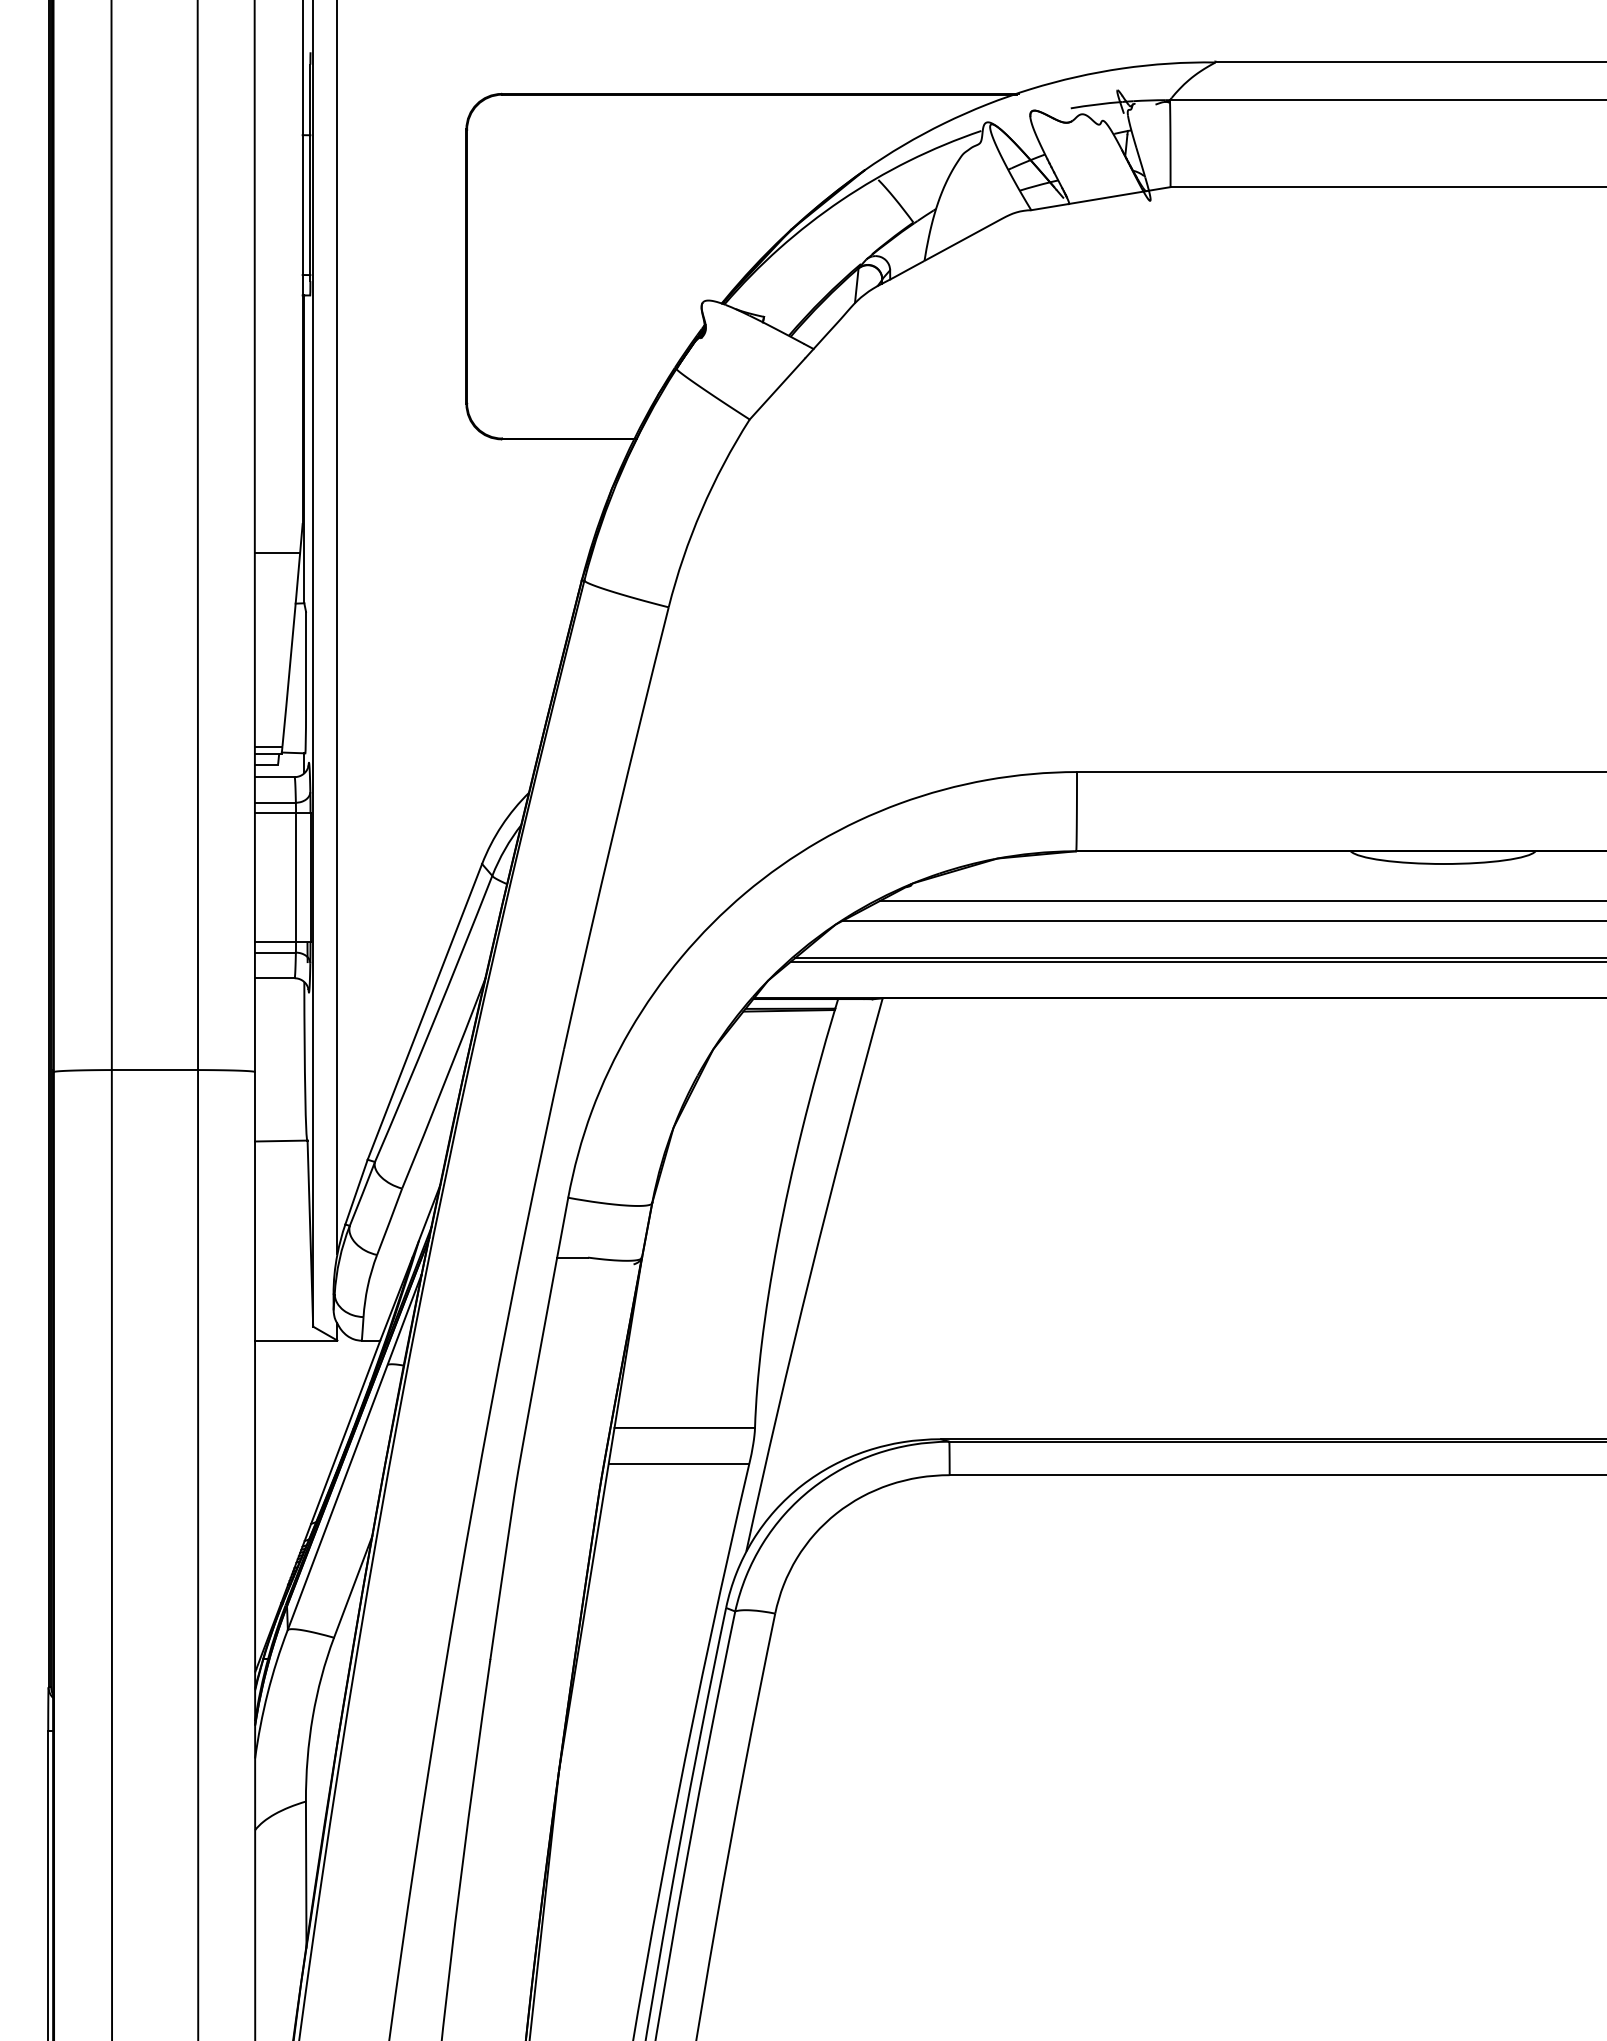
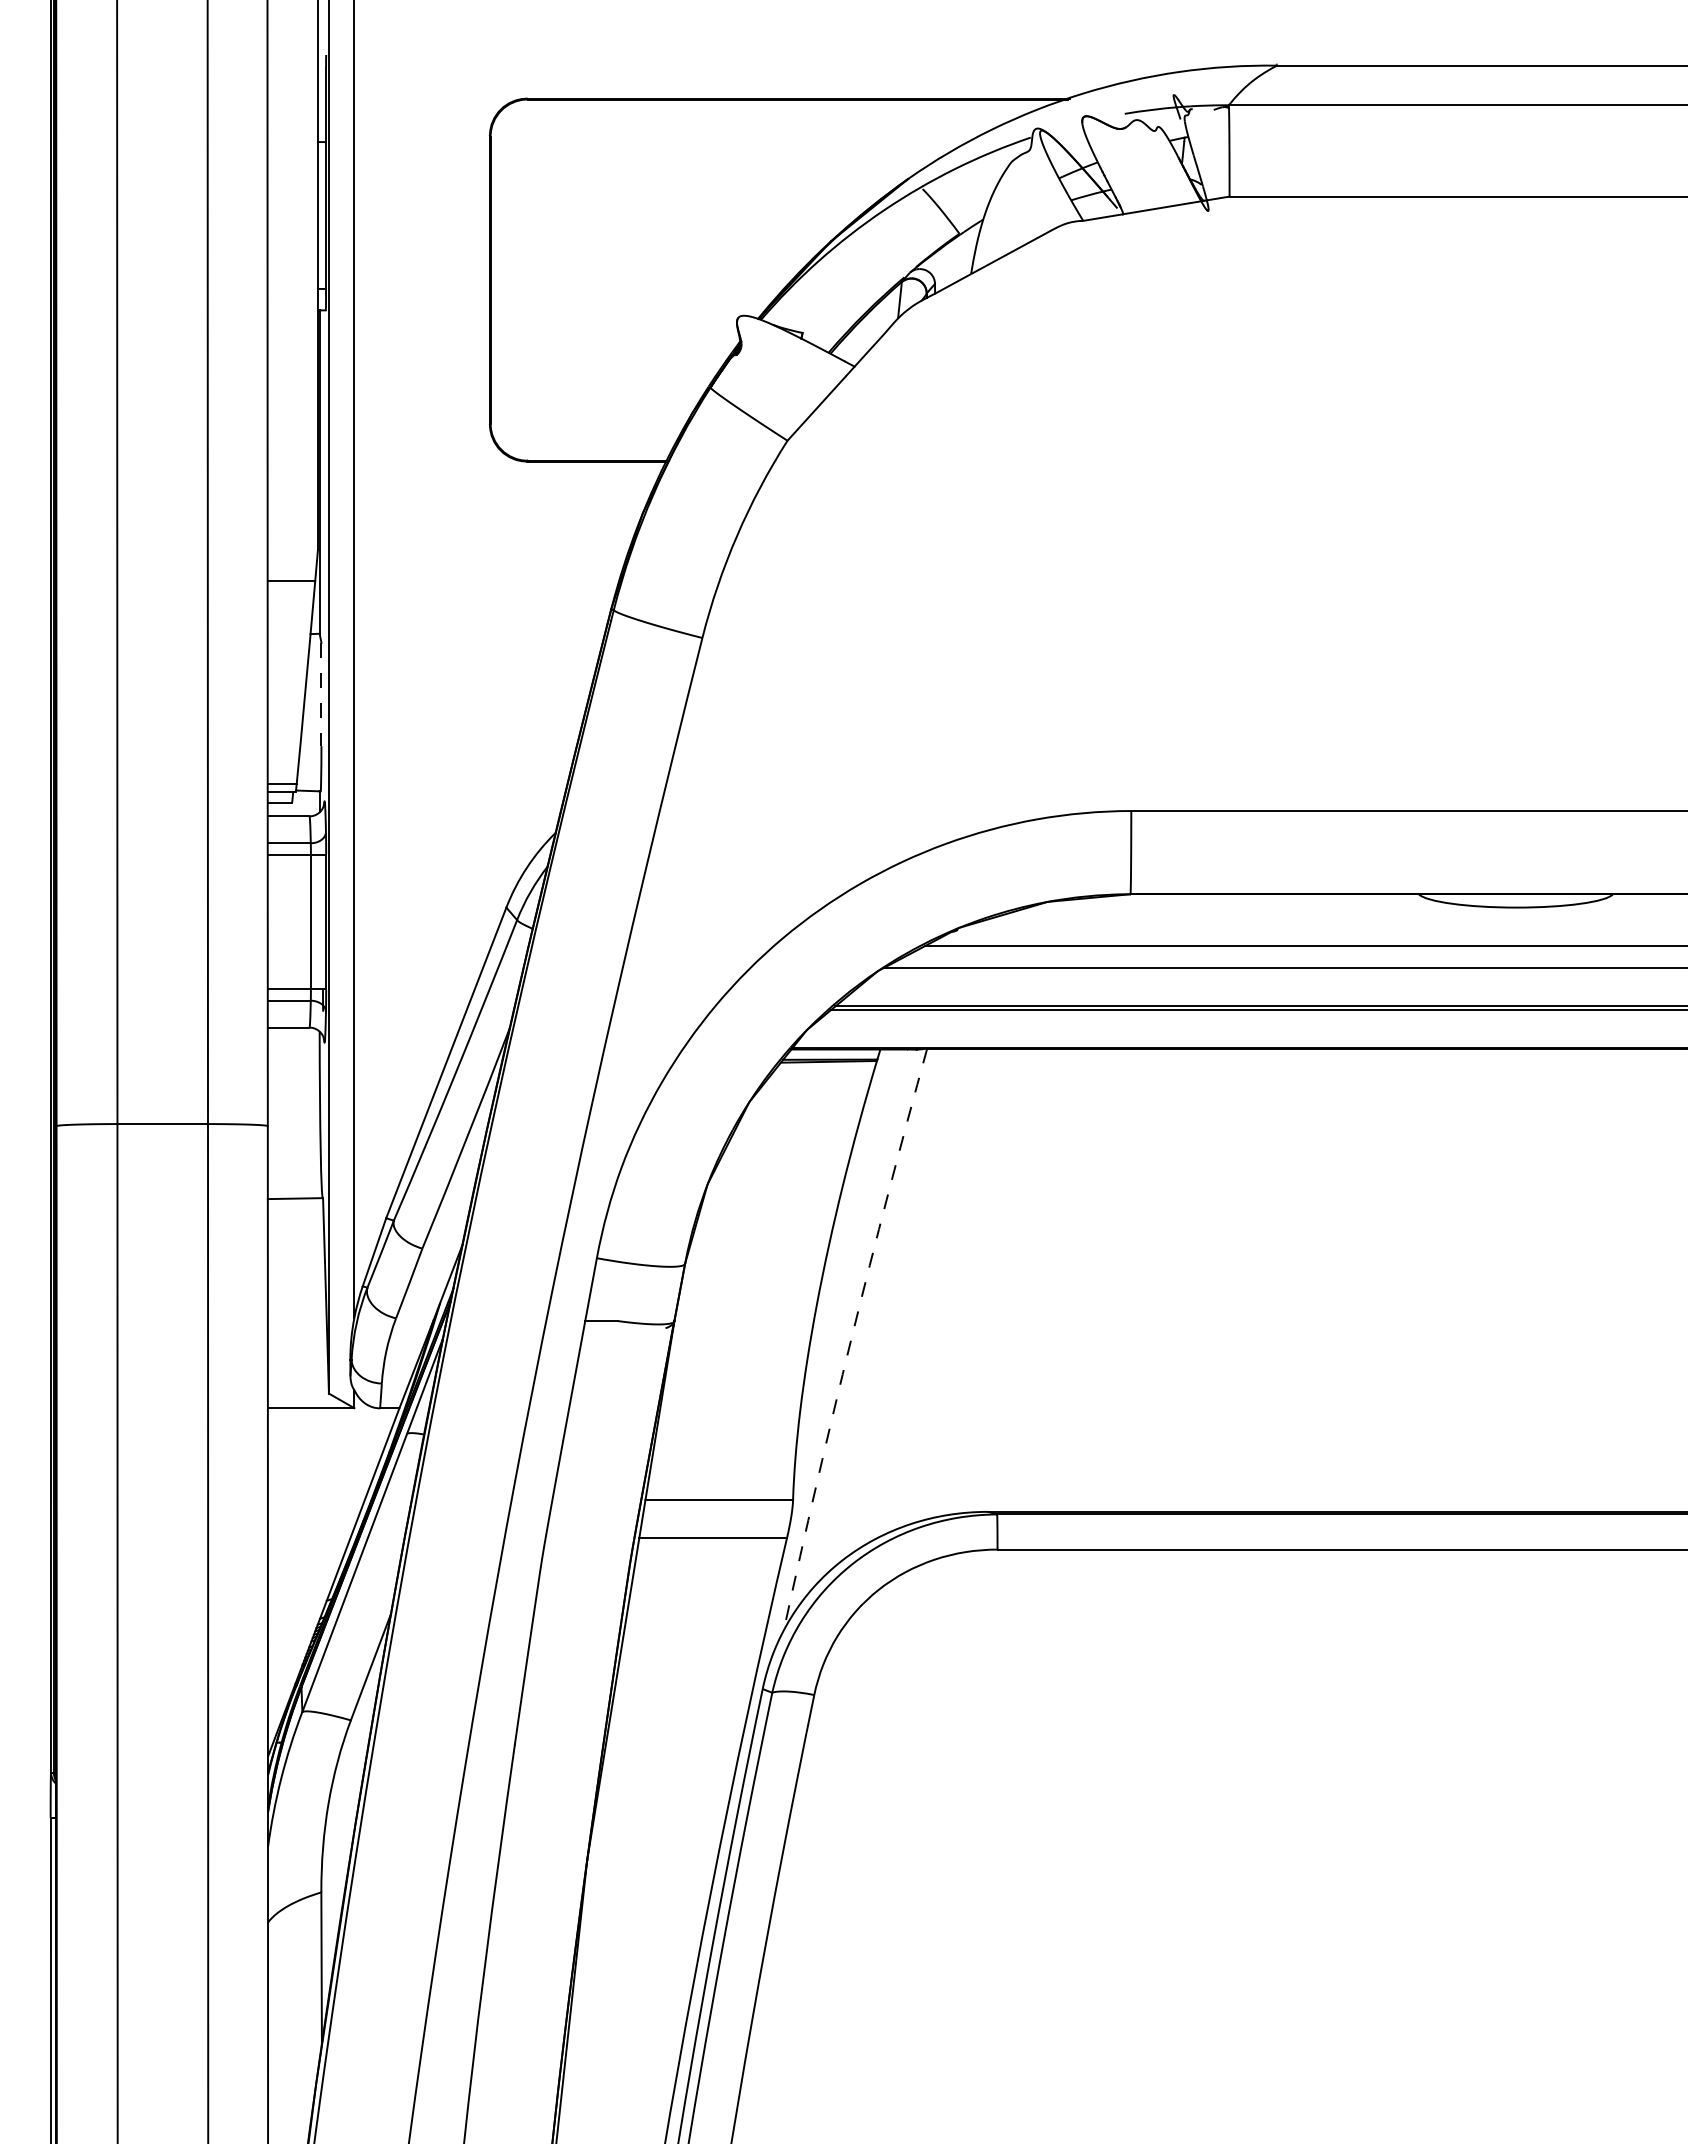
line: (306, 661) -> (321, 694), solid -> dashed
arc: (810, 1274) -> (851, 1338), solid -> dashed

